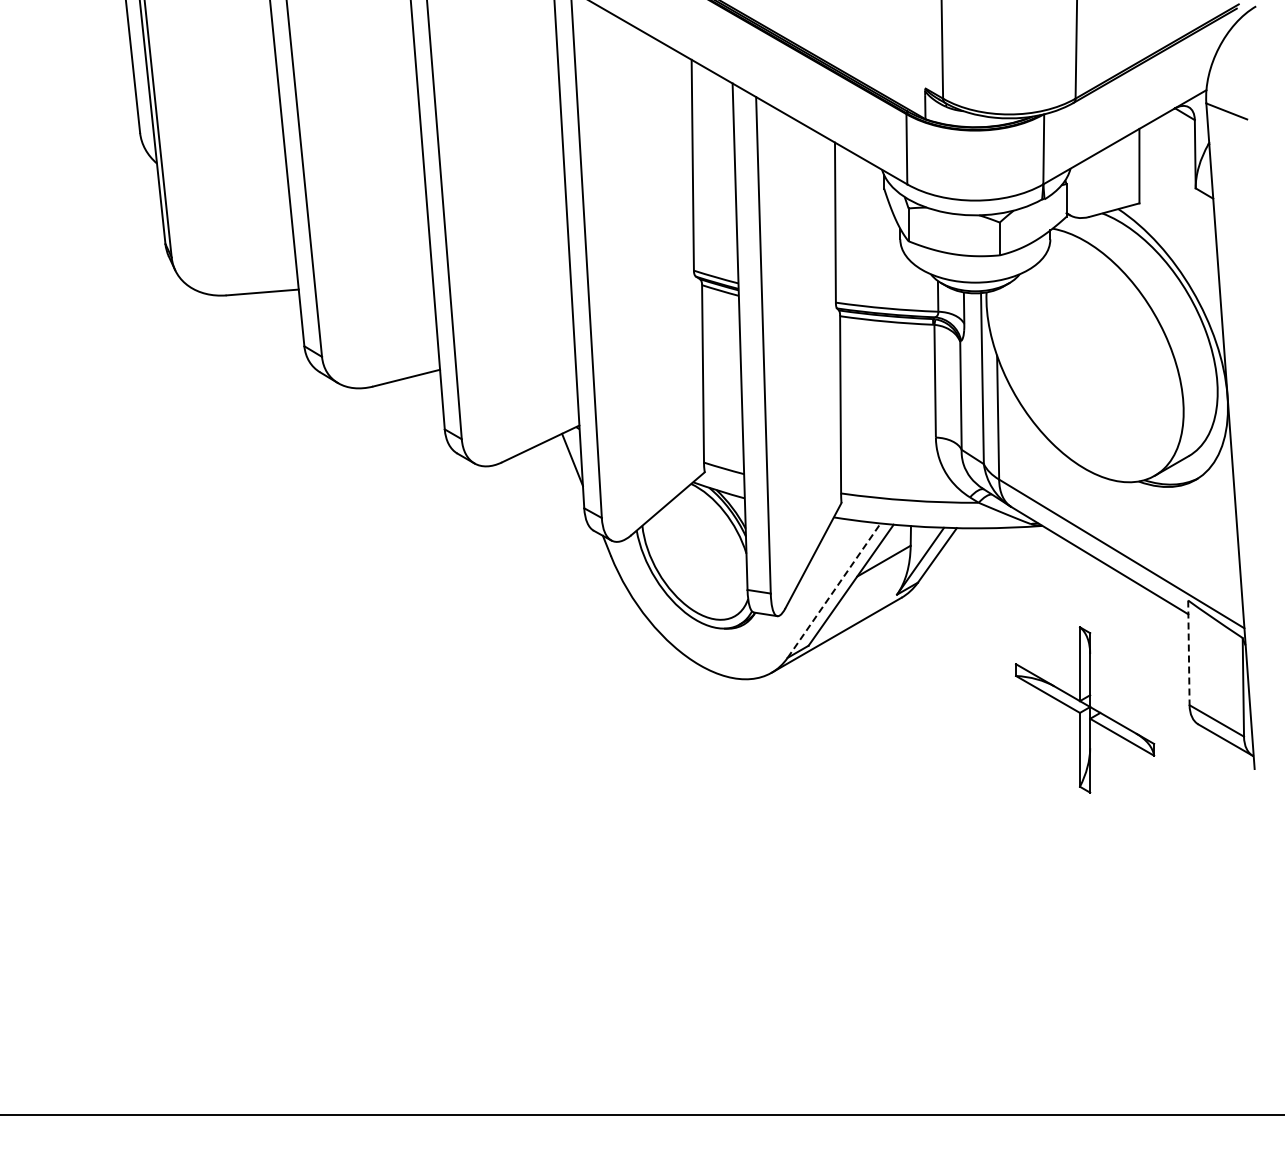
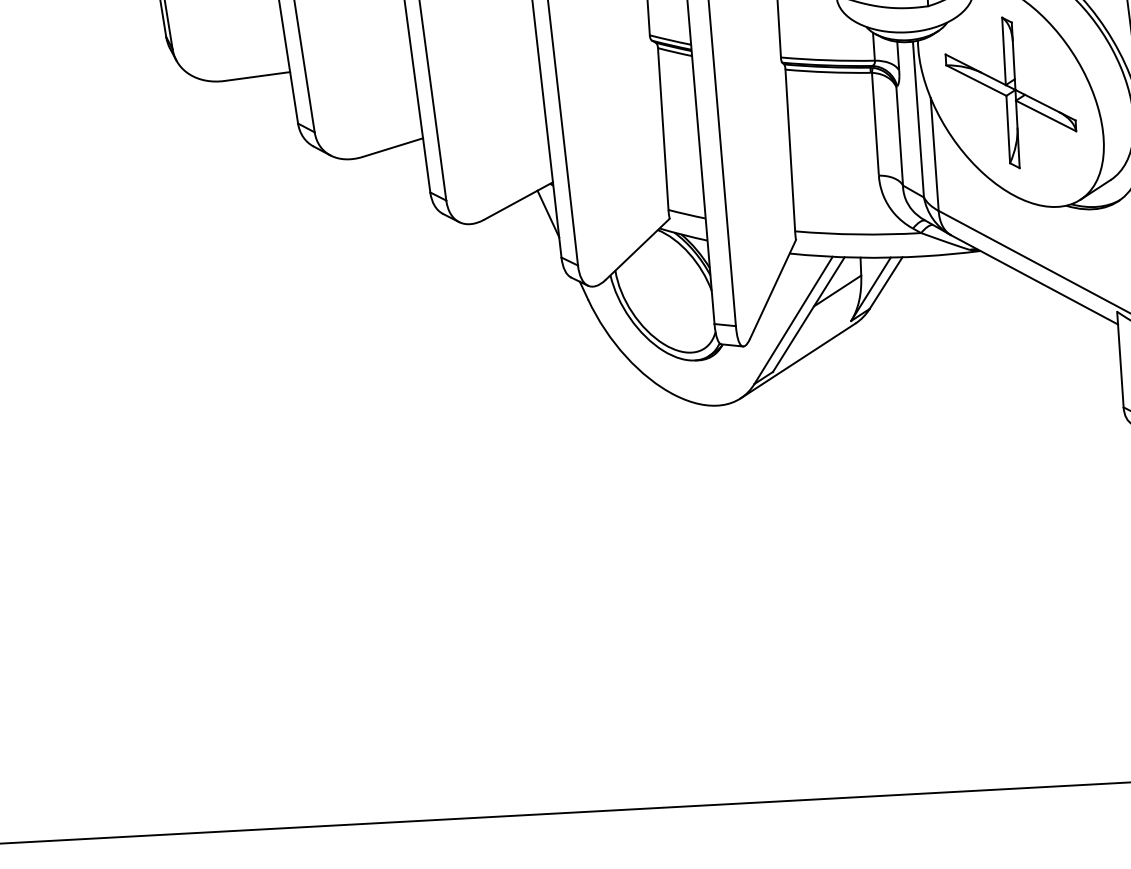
line: (834, 590) -> (793, 320), dashed -> solid
line: (1188, 653) -> (1120, 360), dashed -> solid
part: (1085, 709) -> (1011, 92), moved

